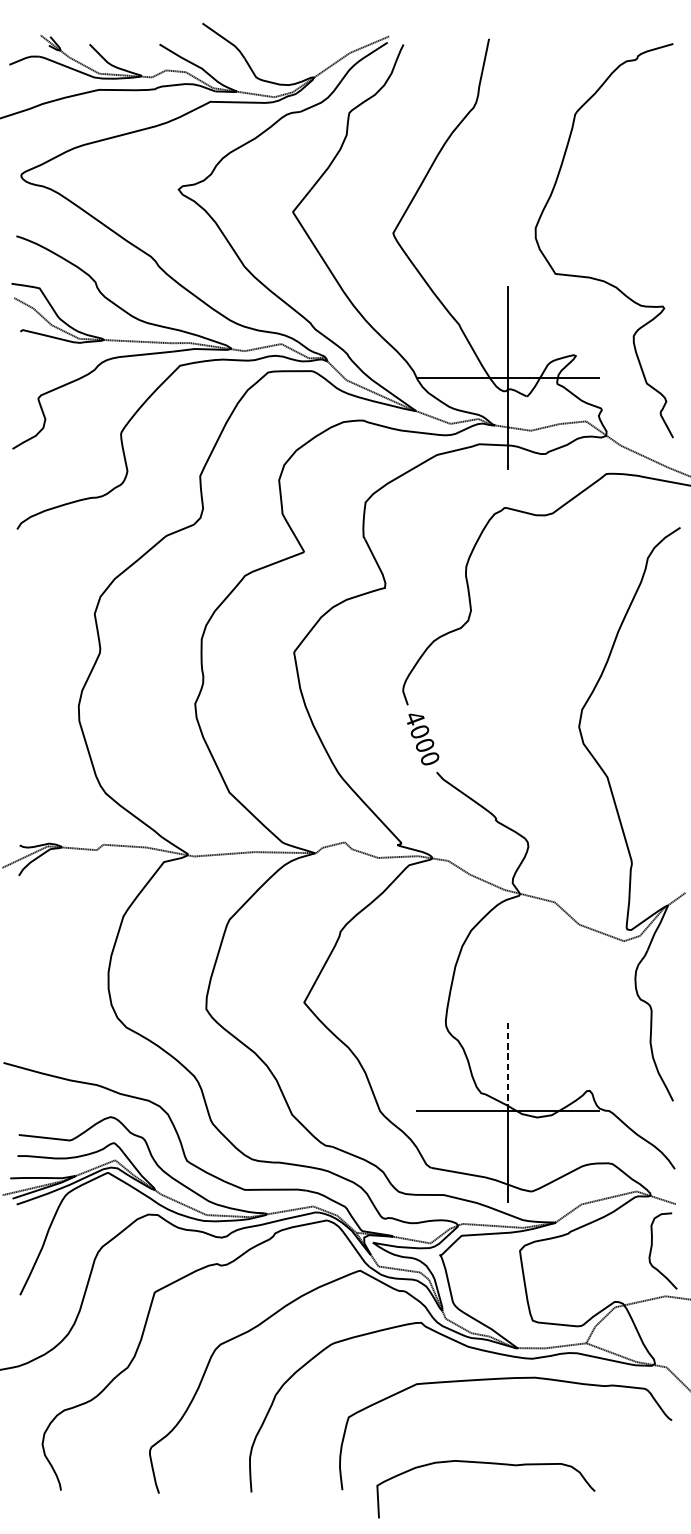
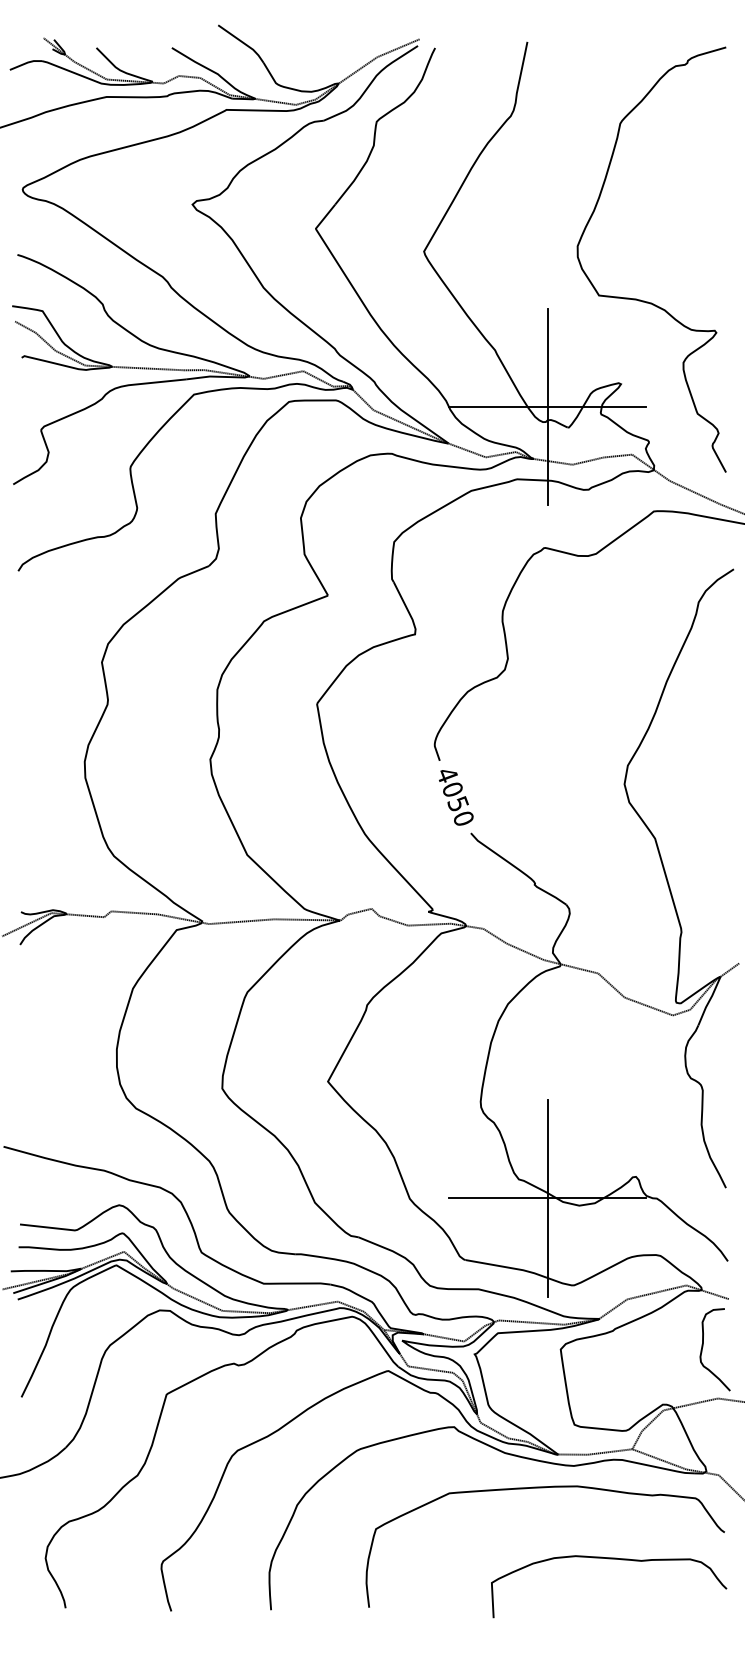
text: (424, 744) -> (457, 803), 4000 -> 4050
line: (507, 1064) -> (547, 1148), dashed -> solid
curve: (486, 1464) -> (609, 1559), moved

